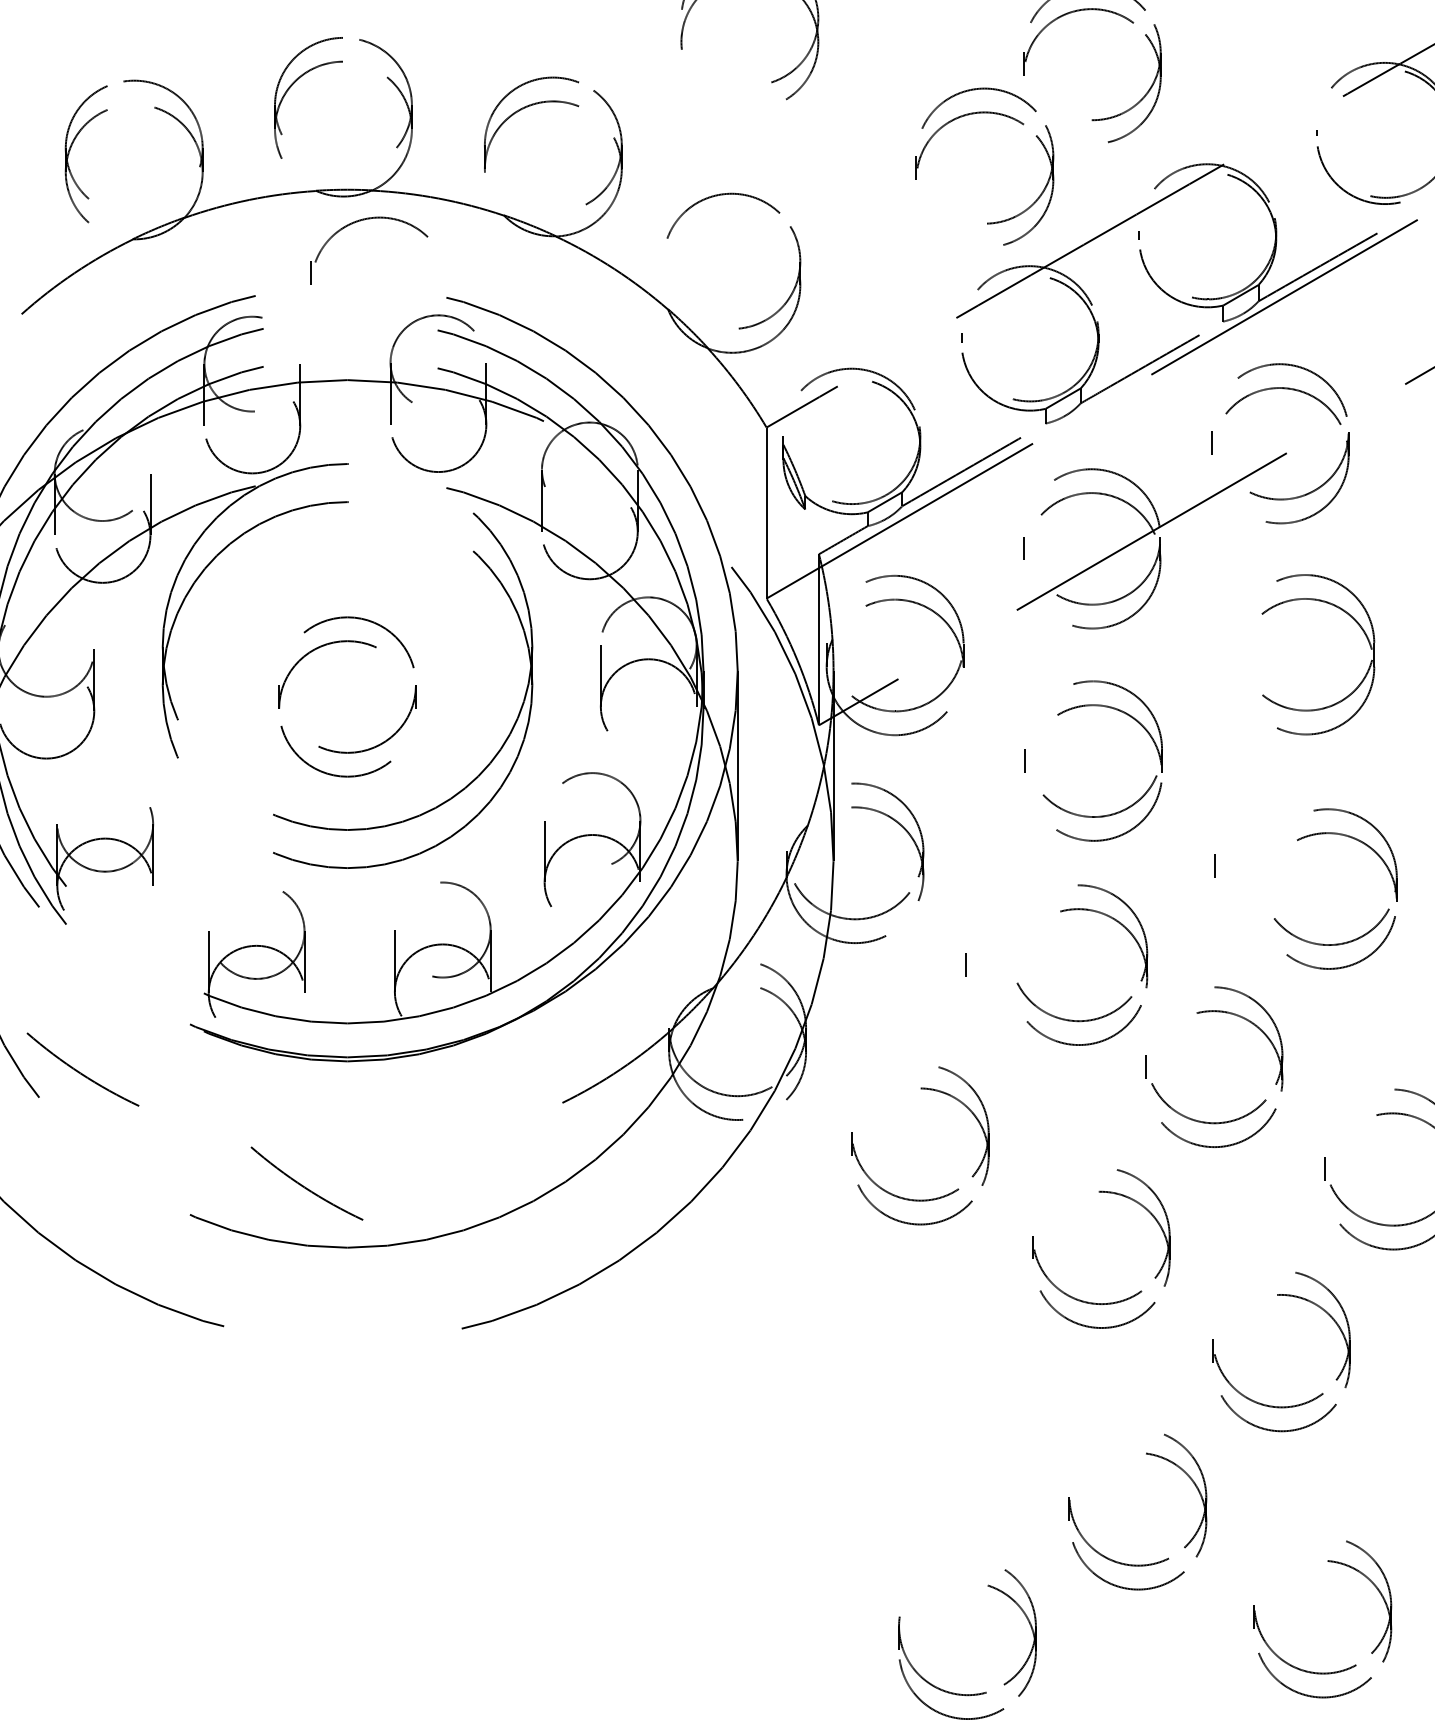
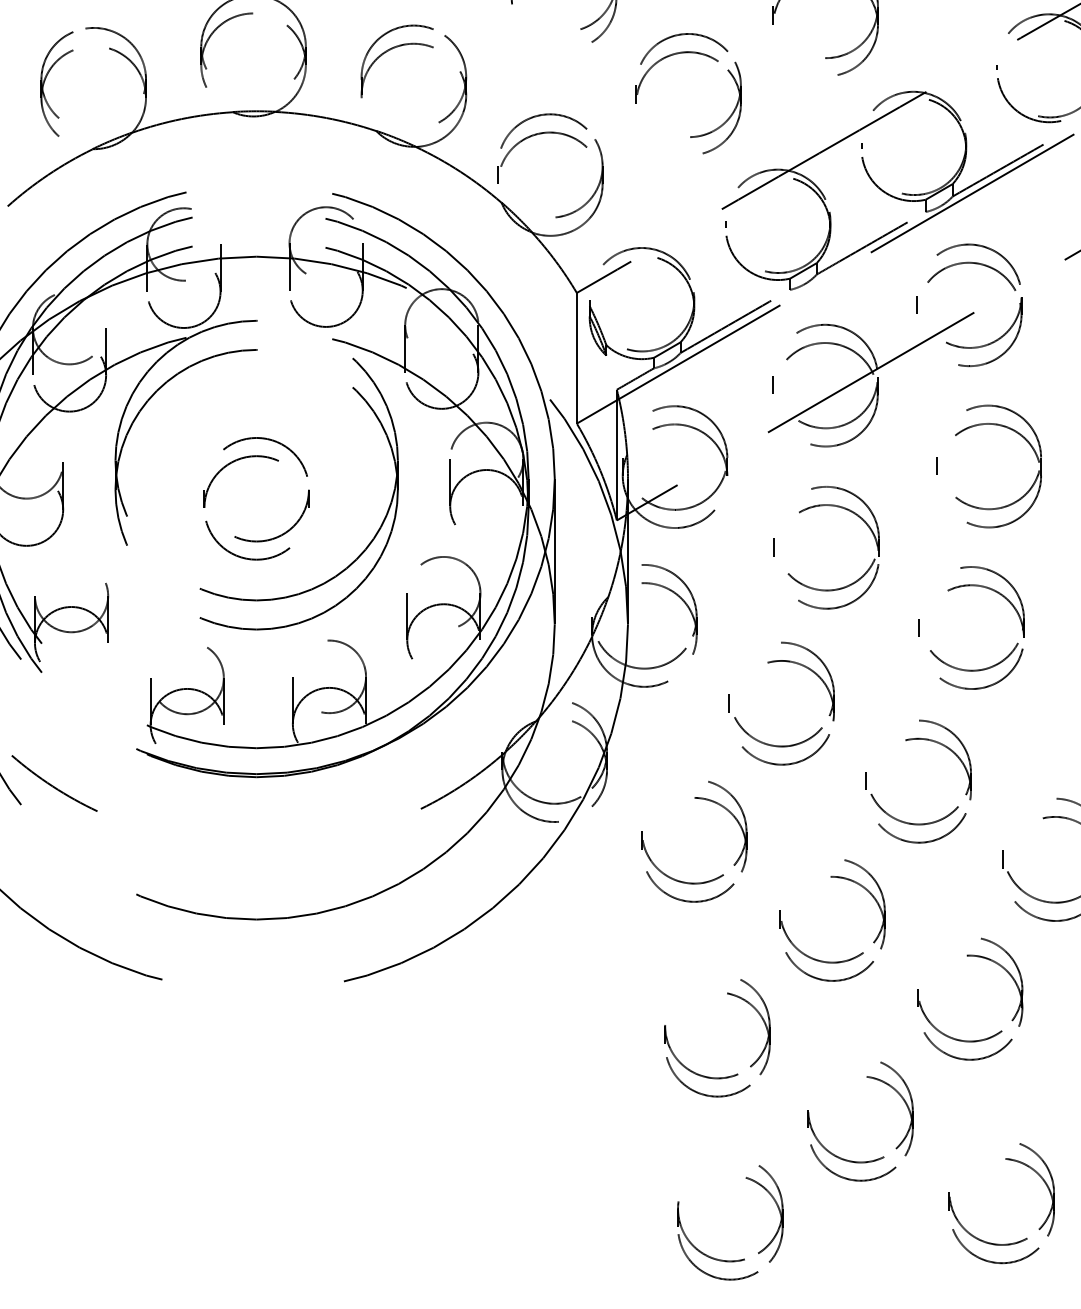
part: (974, 114) -> (680, 53), moved
part: (360, 221) -> (535, 135), moved
line: (1236, 653) -> (935, 465), added
part: (1363, 844) -> (998, 593), moved
part: (1098, 913) -> (796, 664), moved
curve: (305, 1186) -> (224, 872), removed
part: (940, 1453) -> (709, 1076), added

